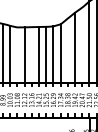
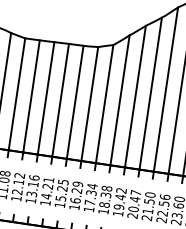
line: (82, 44) -> (151, 92), added
line: (67, 50) -> (119, 99), added
line: (17, 54) -> (17, 92), added
line: (31, 54) -> (45, 97), added

